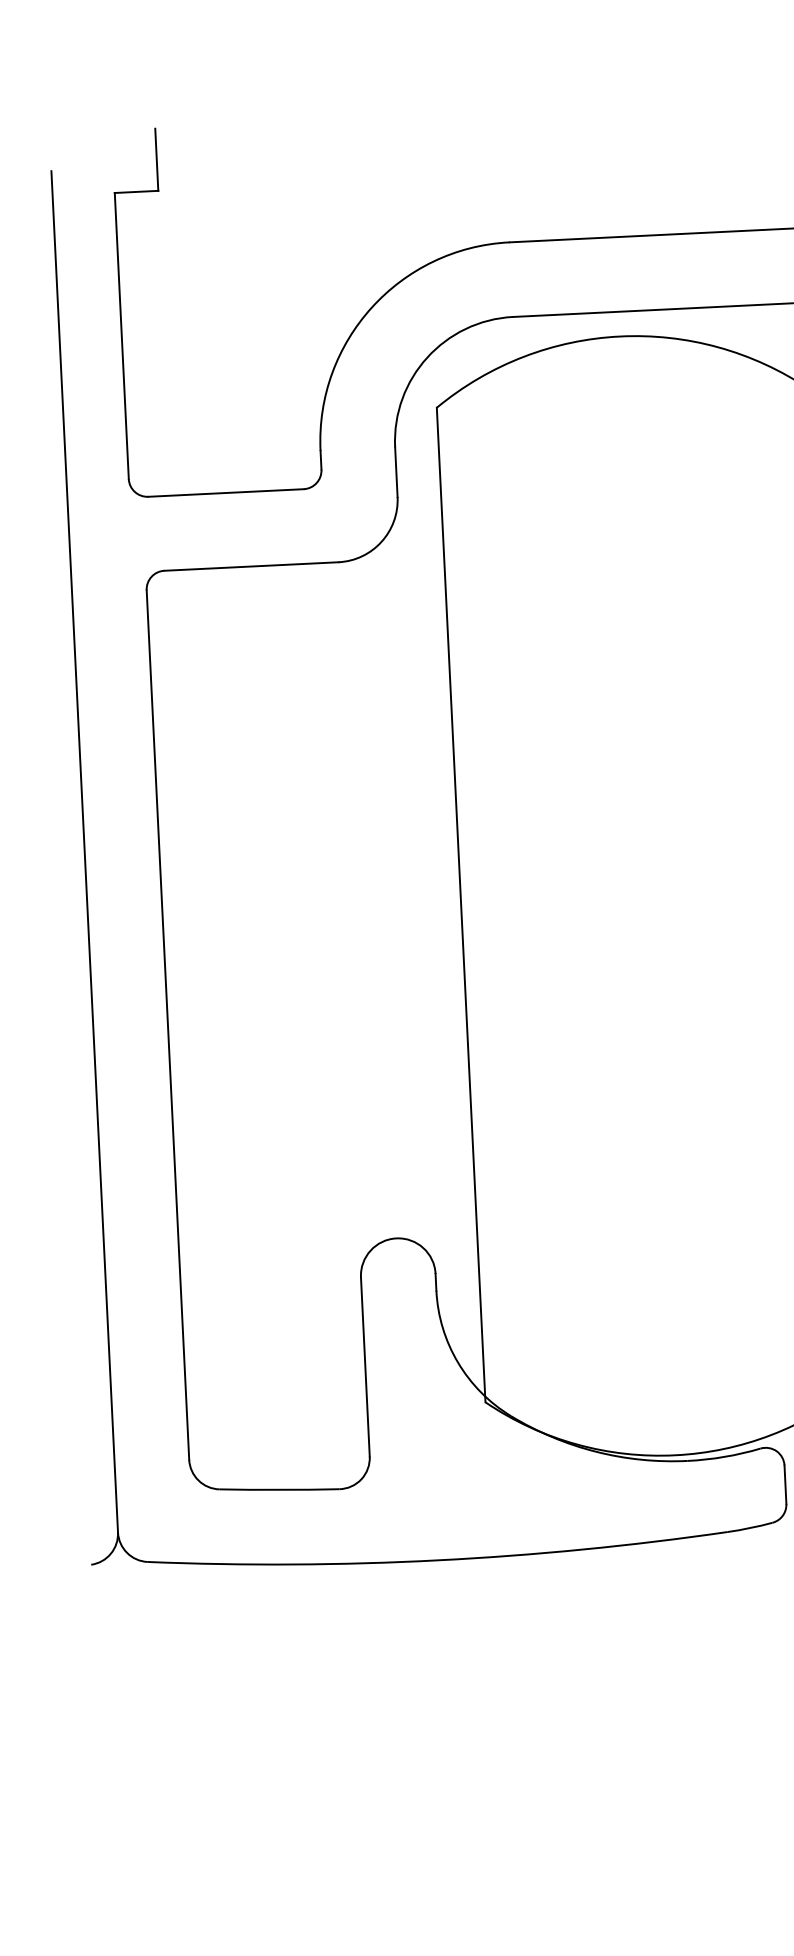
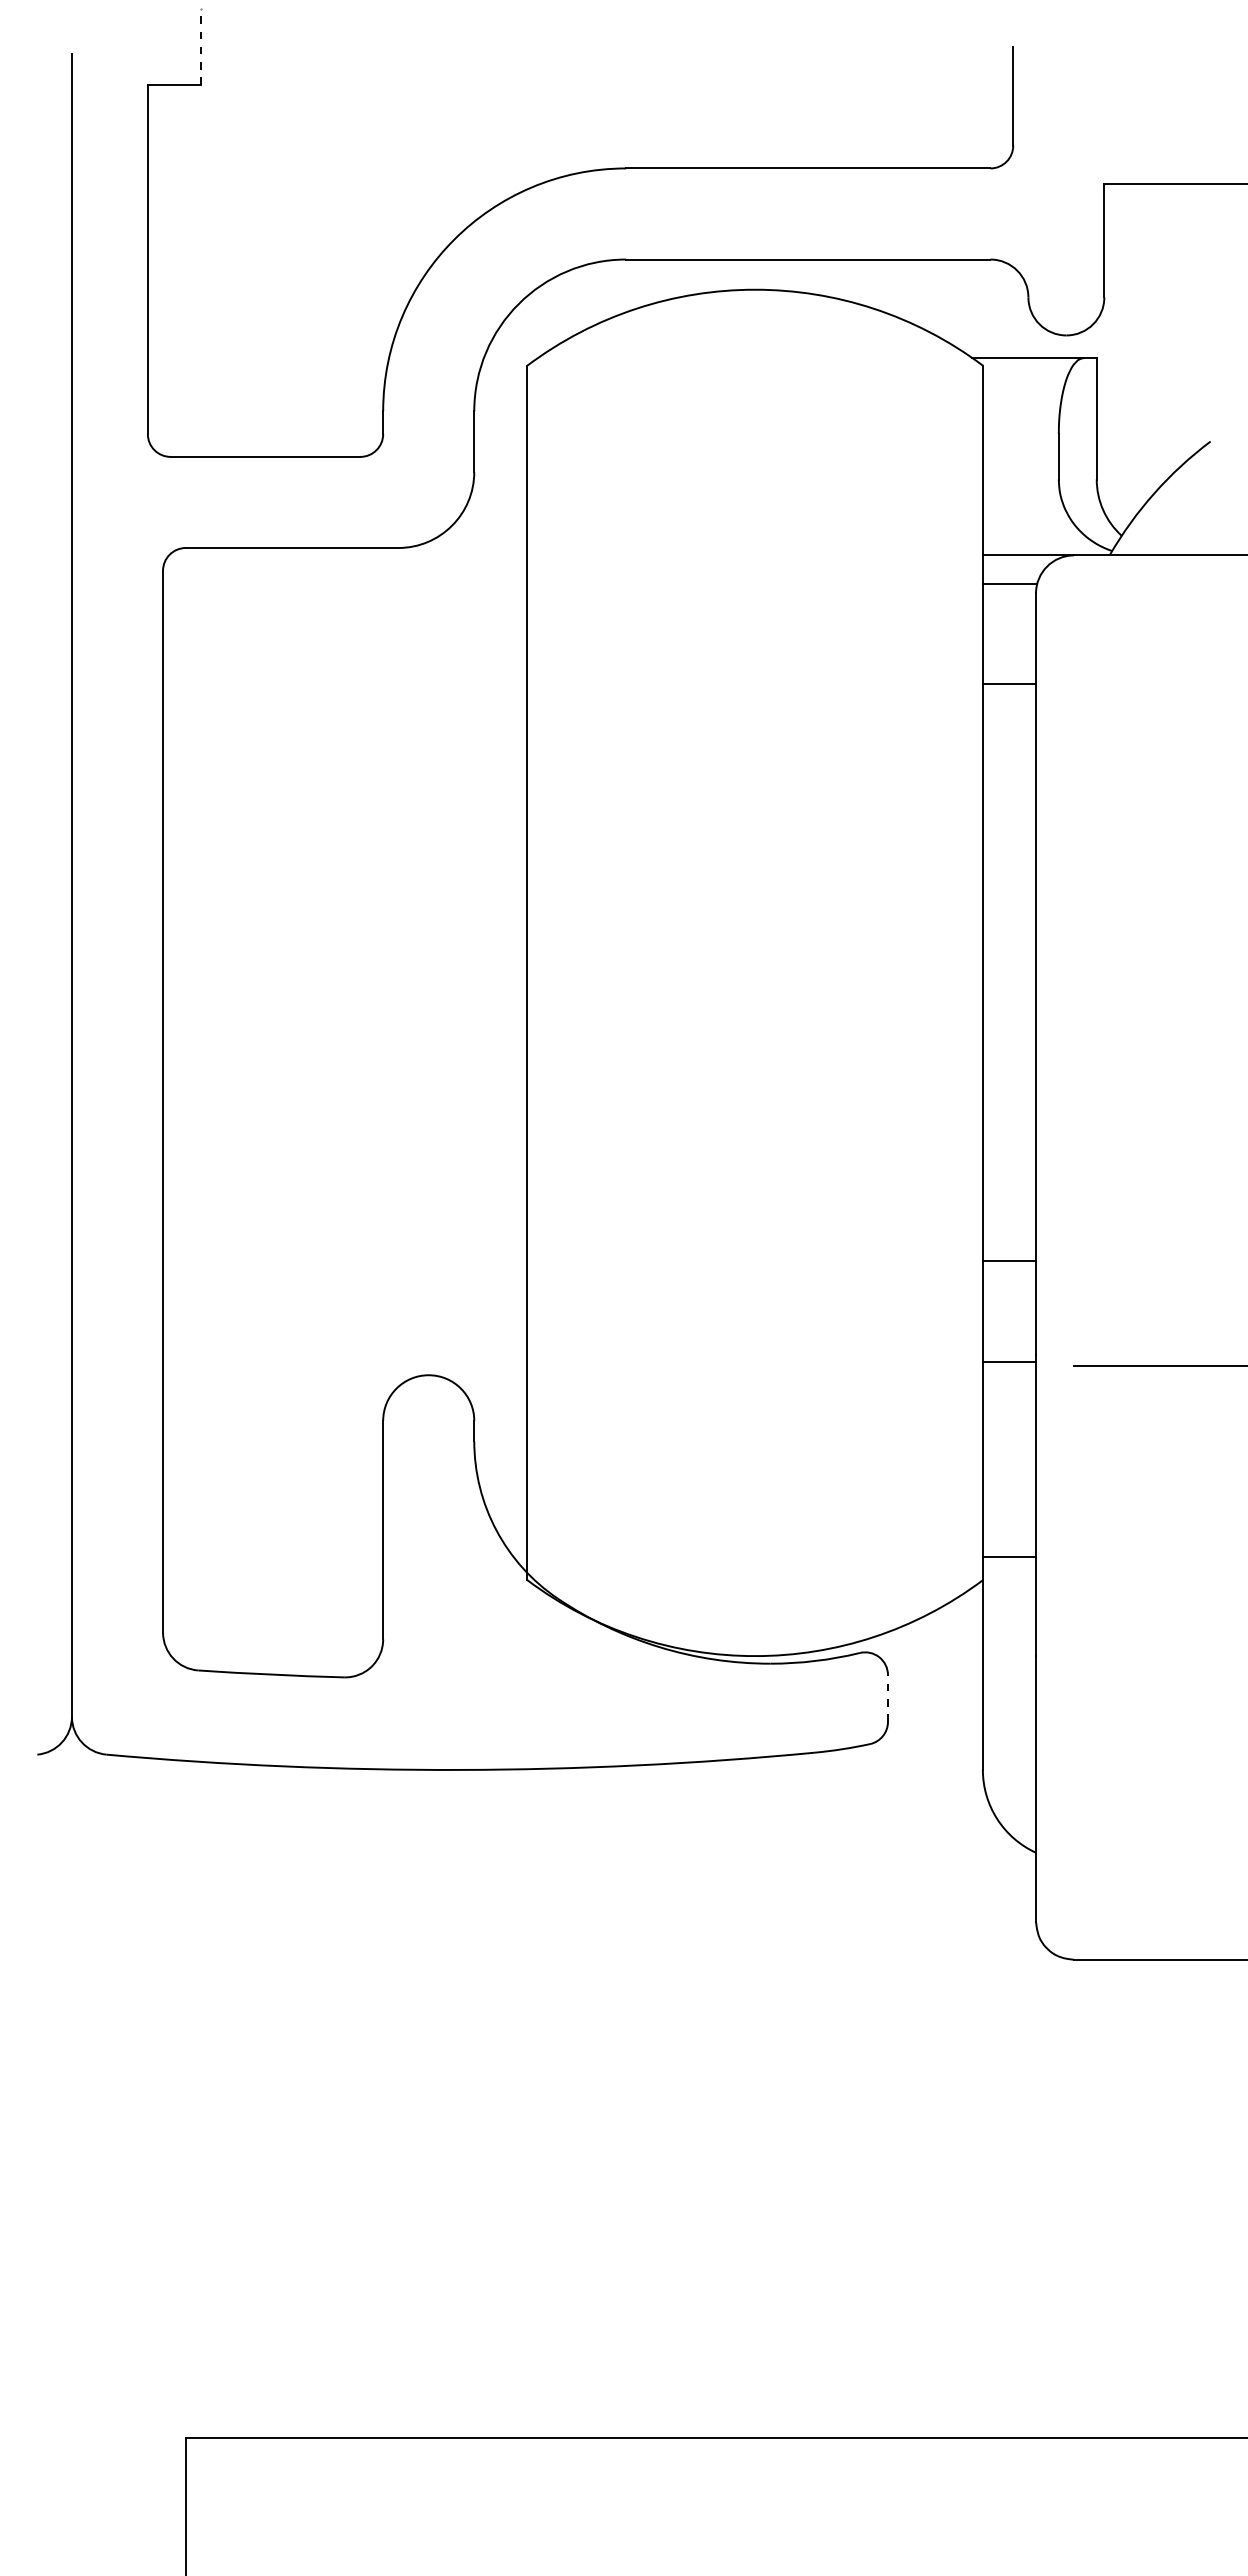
line: (157, 159) -> (201, 46), solid -> dashed
line: (785, 1484) -> (887, 1698), solid -> dashed

